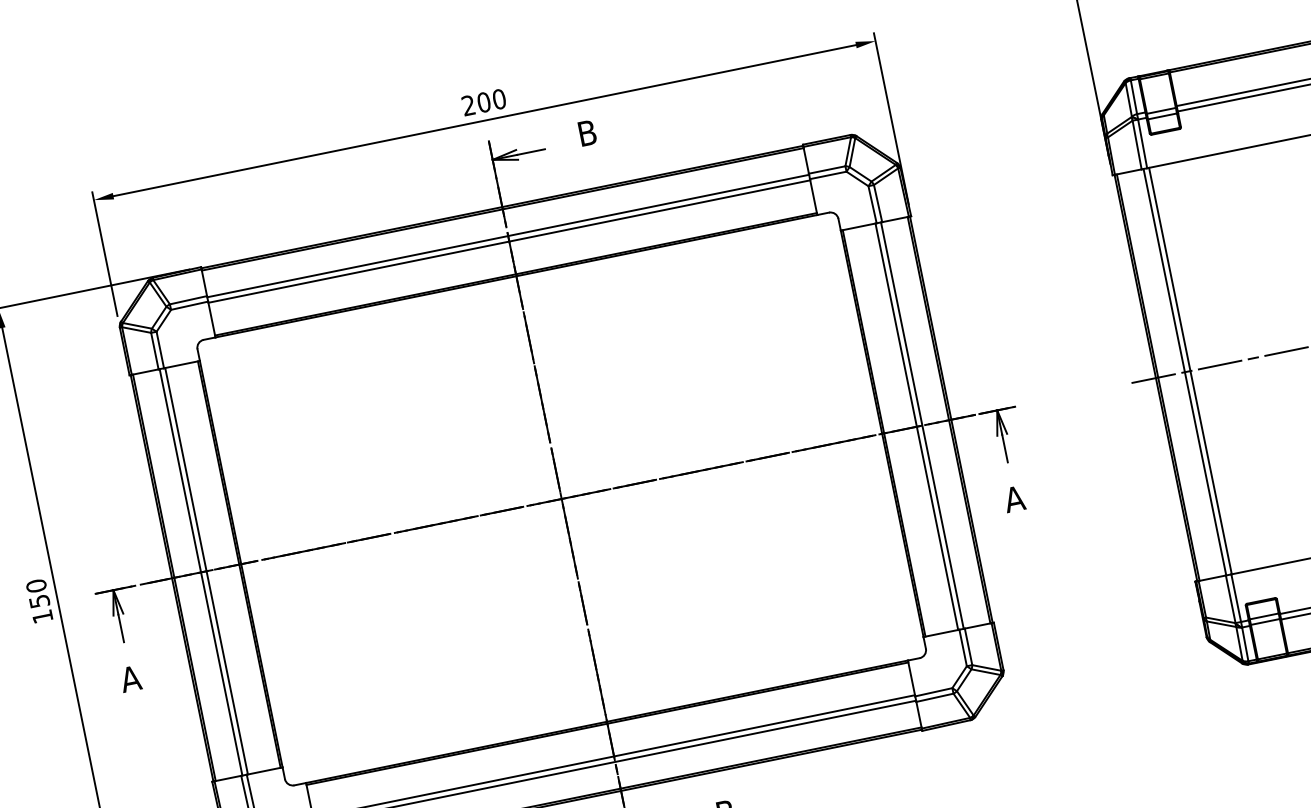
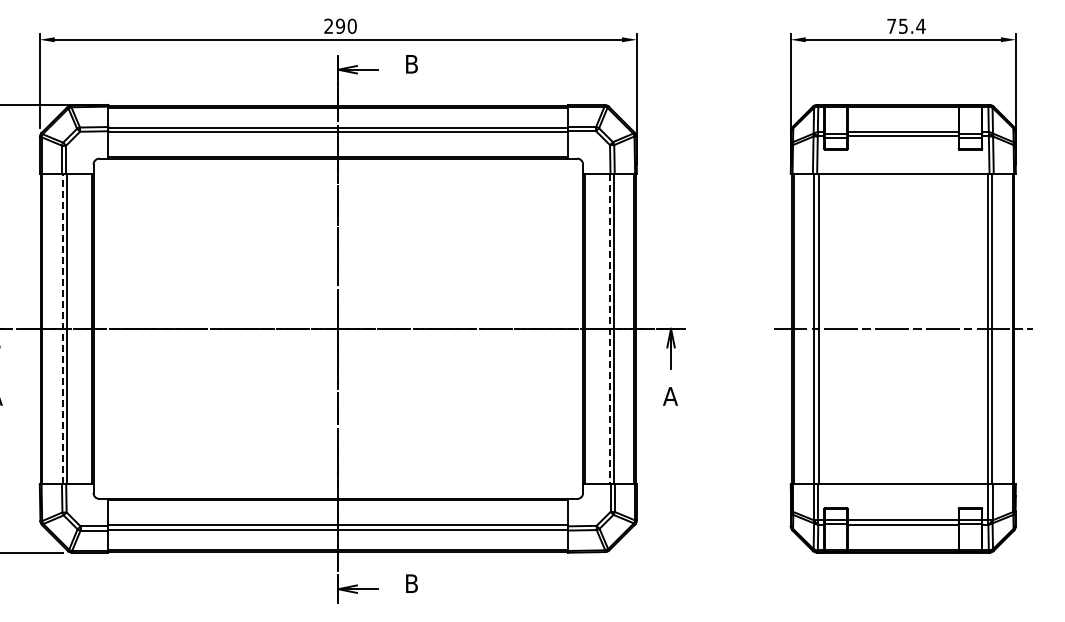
text: (484, 102) -> (340, 26), 200 -> 290
line: (916, 427) -> (609, 329), solid -> dashed
line: (200, 572) -> (62, 328), solid -> dashed

